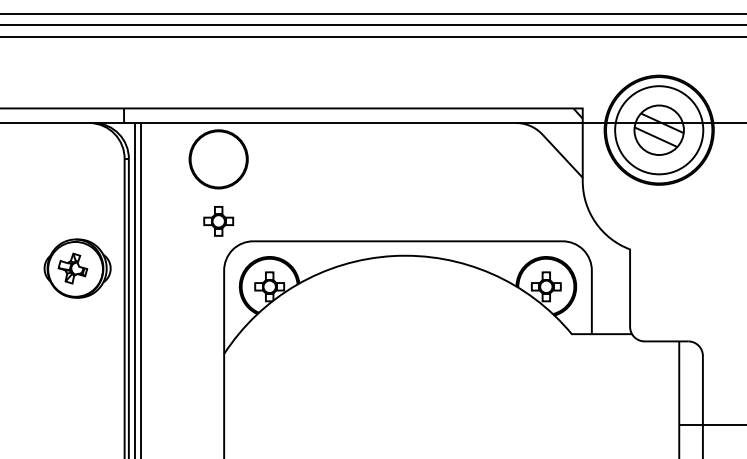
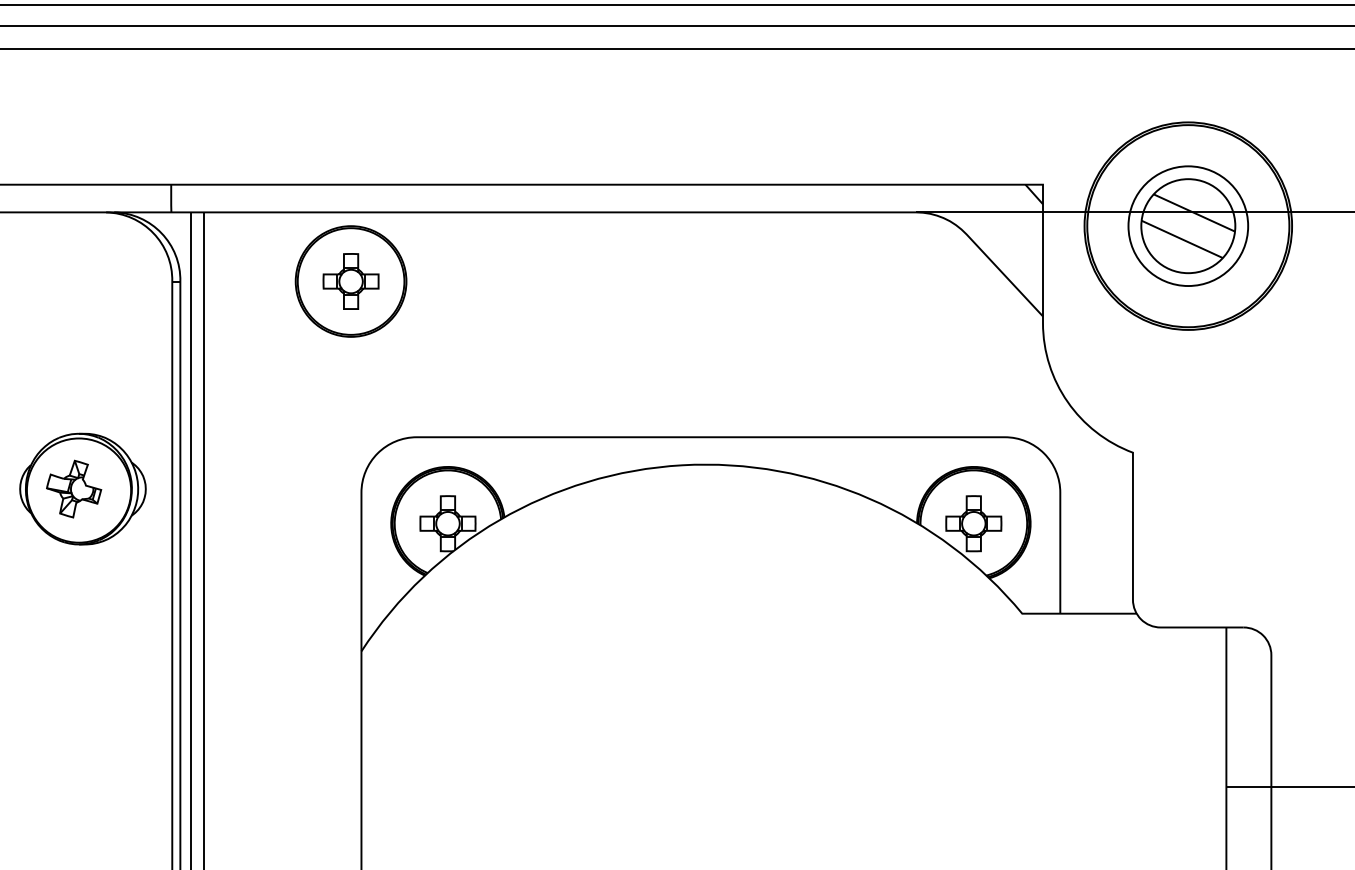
circle: (658, 129) -> (1186, 224), size x0.71
part: (218, 221) -> (350, 281), moved

